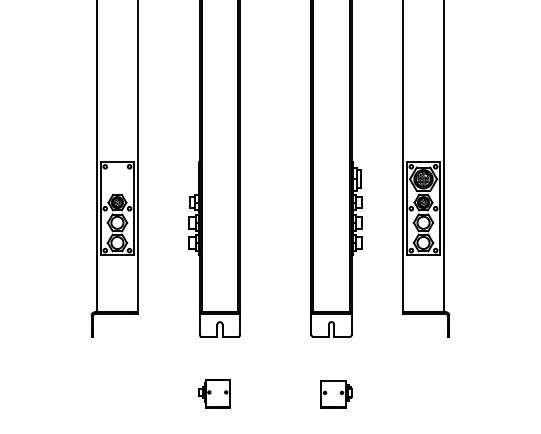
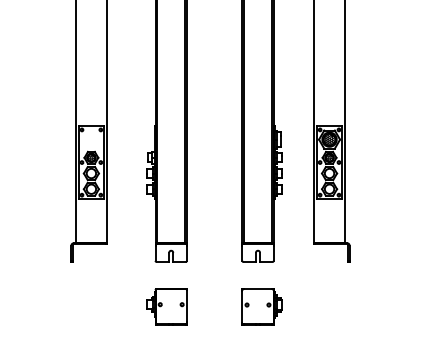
part: (214, 393) -> (166, 306), size x1.67
part: (336, 394) -> (261, 307), size x1.67

